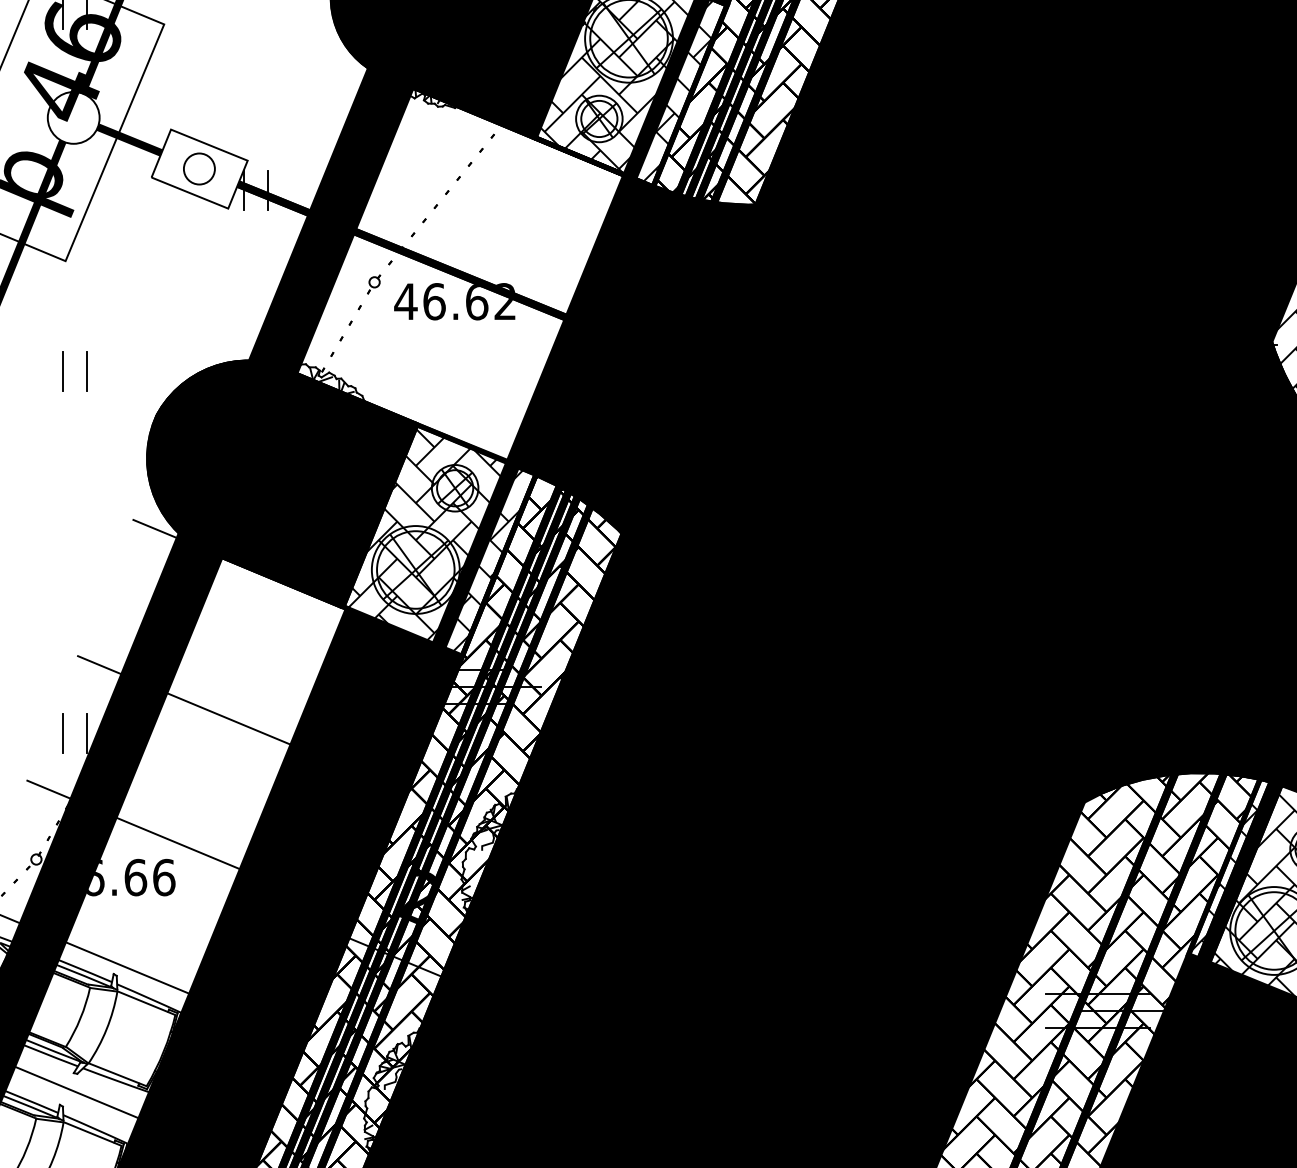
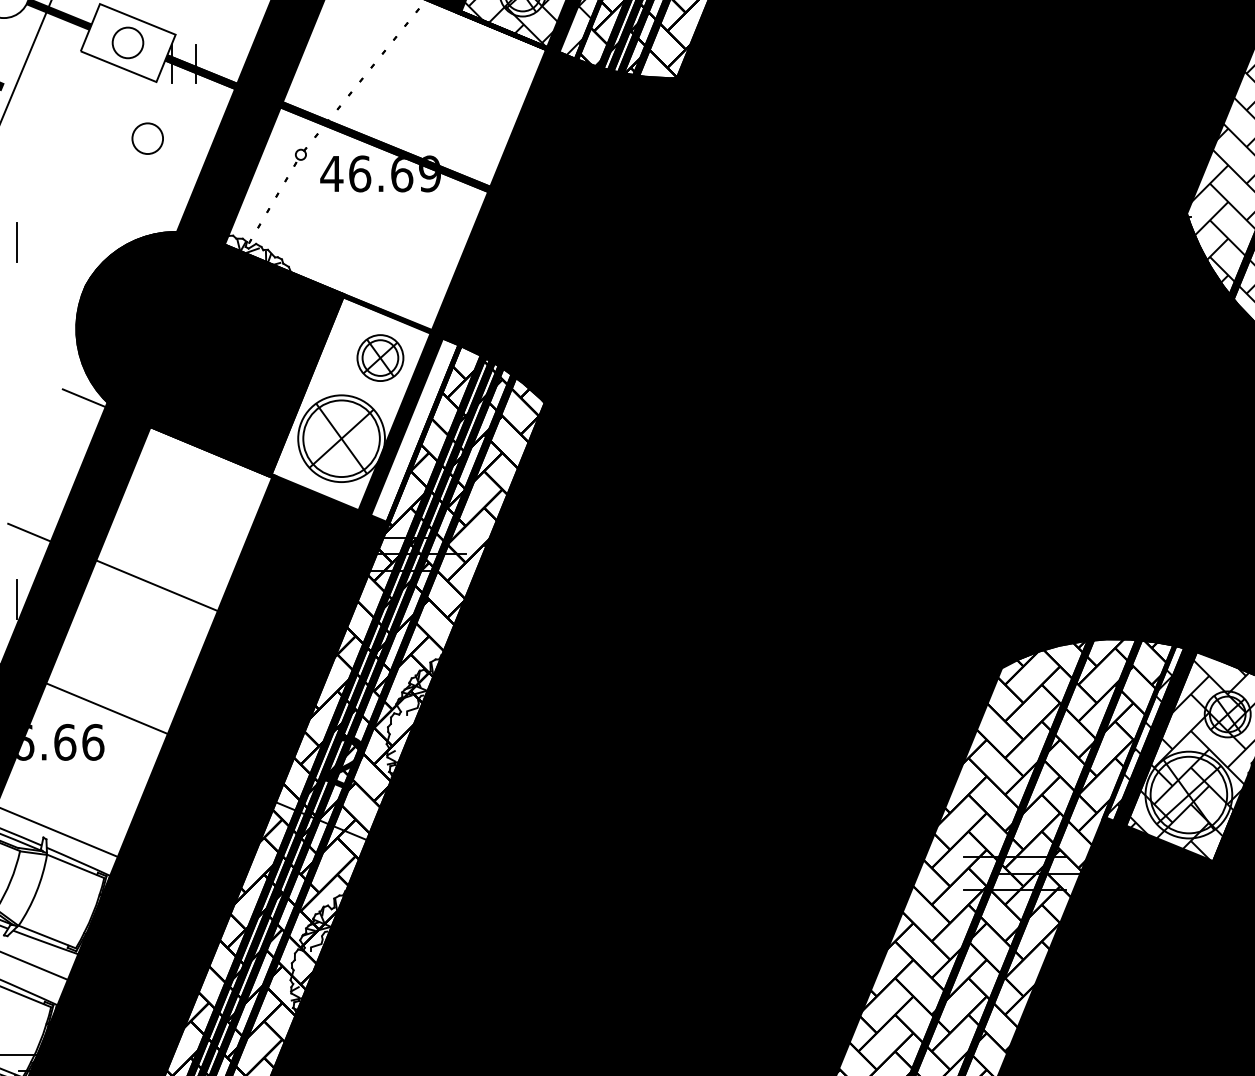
circle: (219, 265) -> (147, 138), added
text: (505, 301) -> (430, 173), 46.62 -> 46.69
hatch: (441, 538) -> (366, 407), removed

